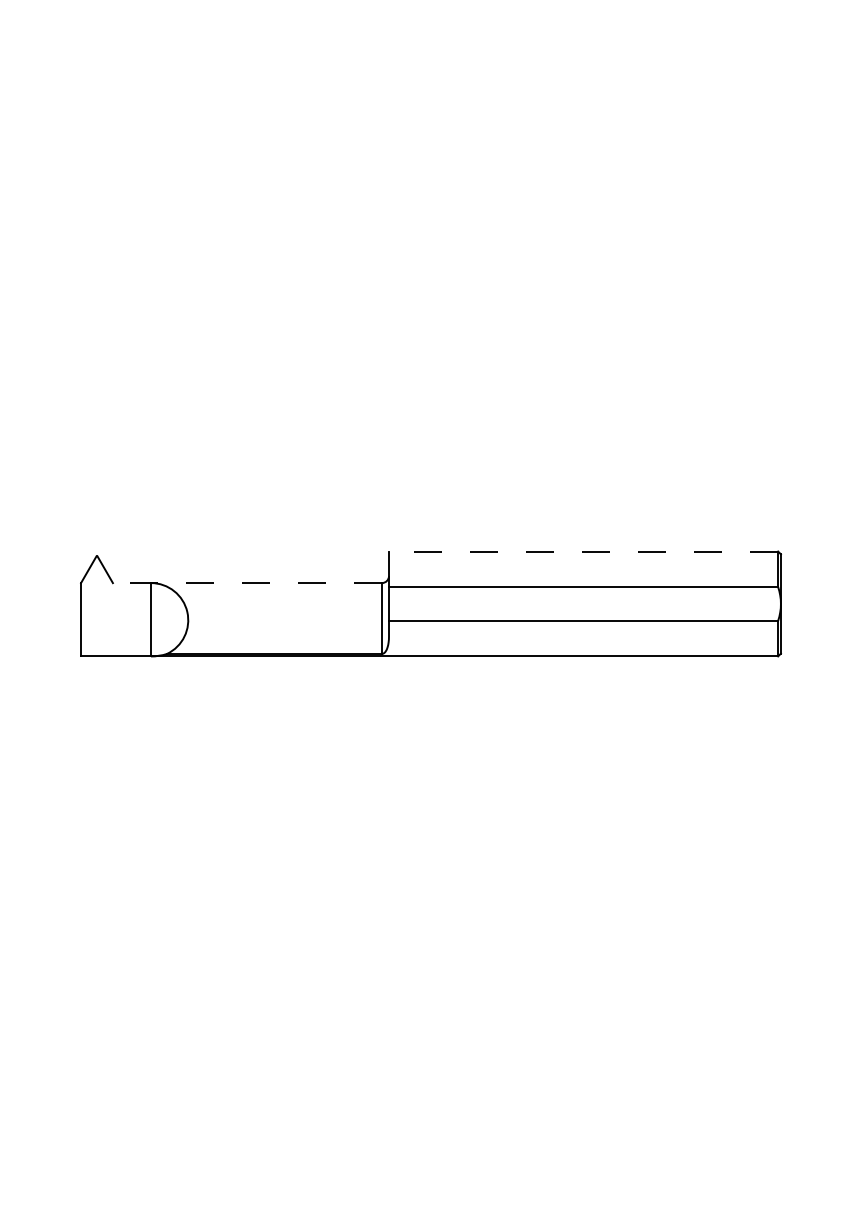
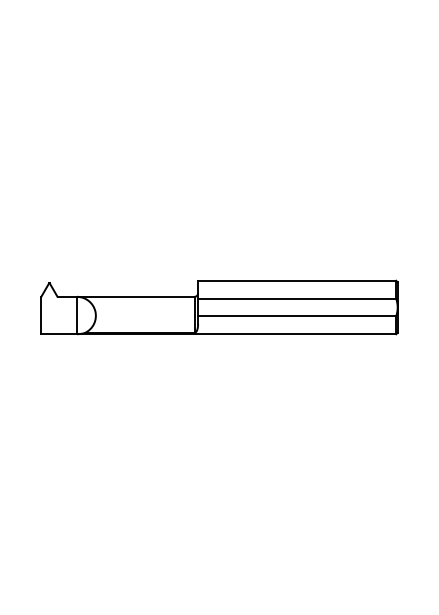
line: (582, 550) -> (296, 280), dashed -> solid
line: (248, 582) -> (126, 296), dashed -> solid

